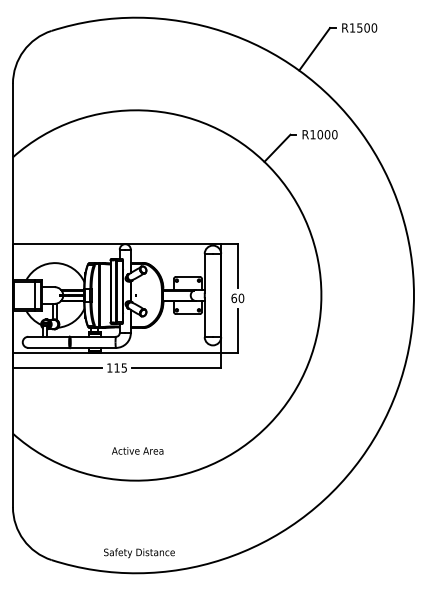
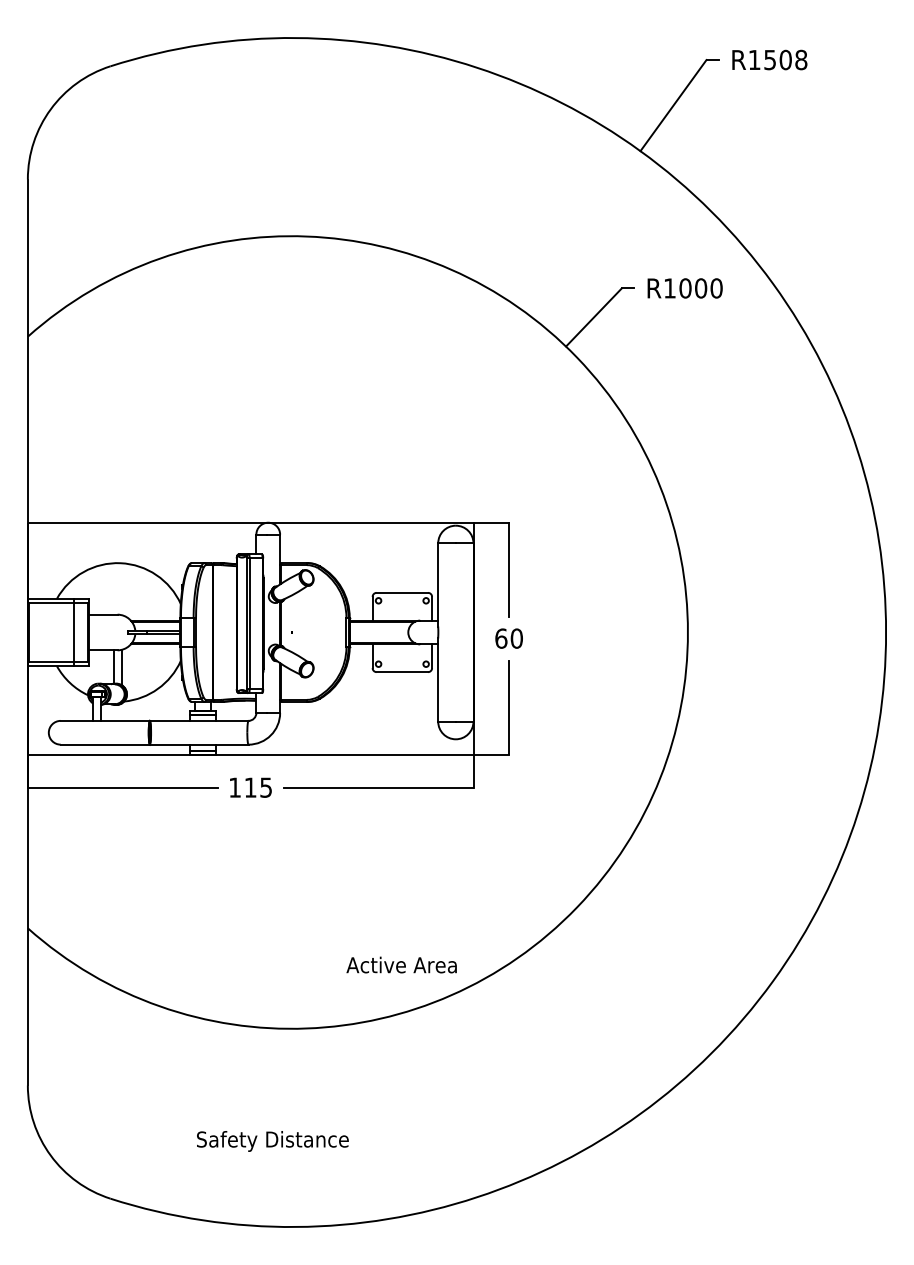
text: (374, 27) -> (801, 58), R1500 -> R1508
text: (137, 450) -> (401, 964), moved
text: (139, 553) -> (272, 1141), moved

